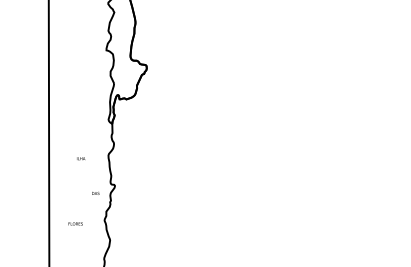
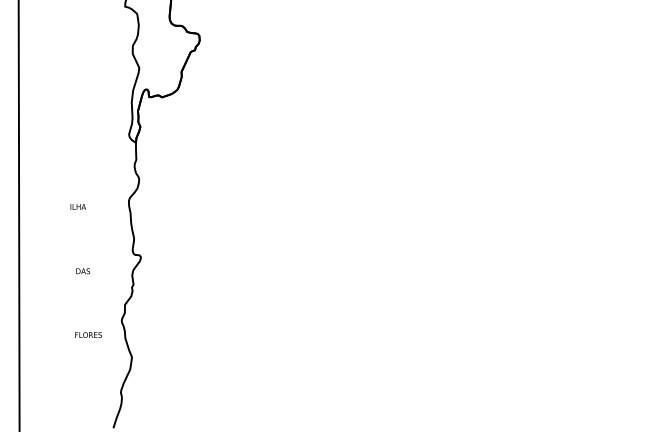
text: (95, 192) -> (82, 269), moved
text: (75, 223) -> (88, 334), moved

